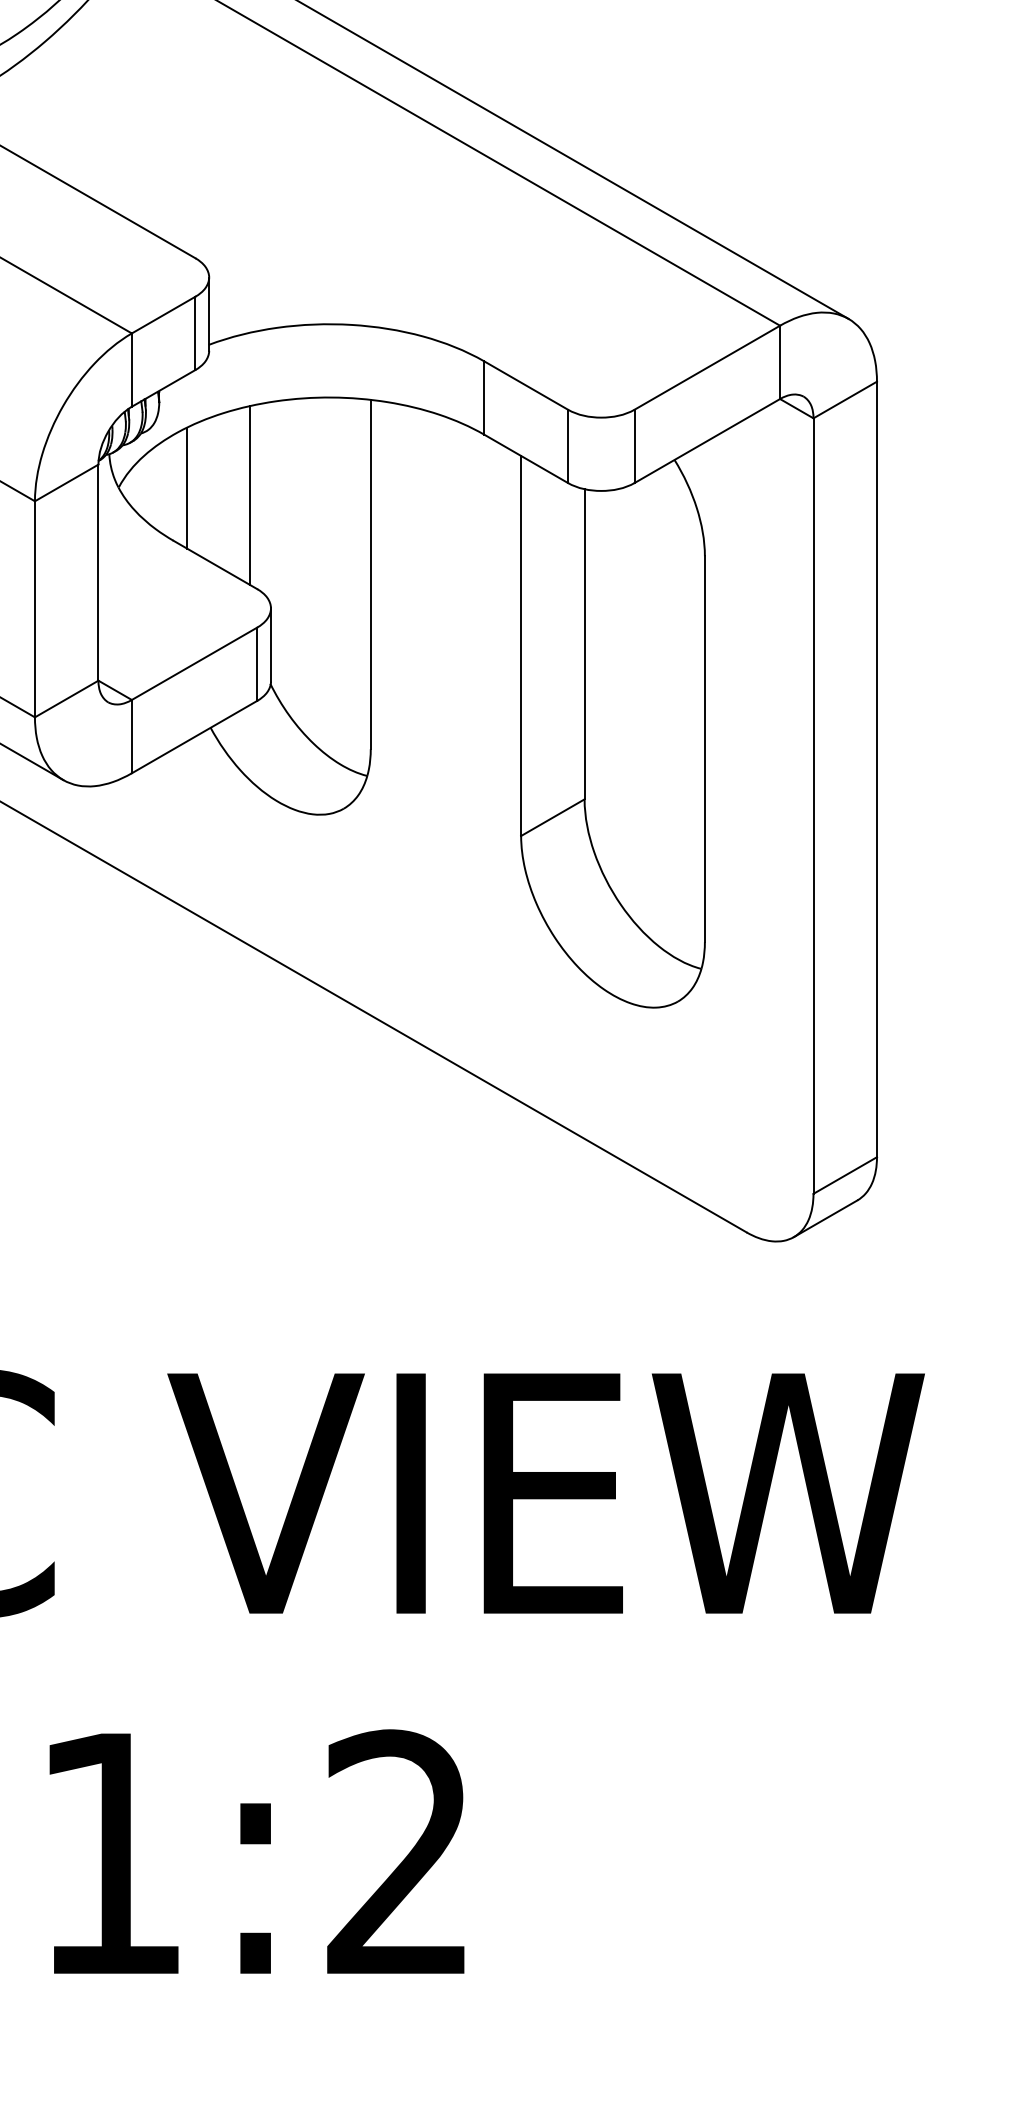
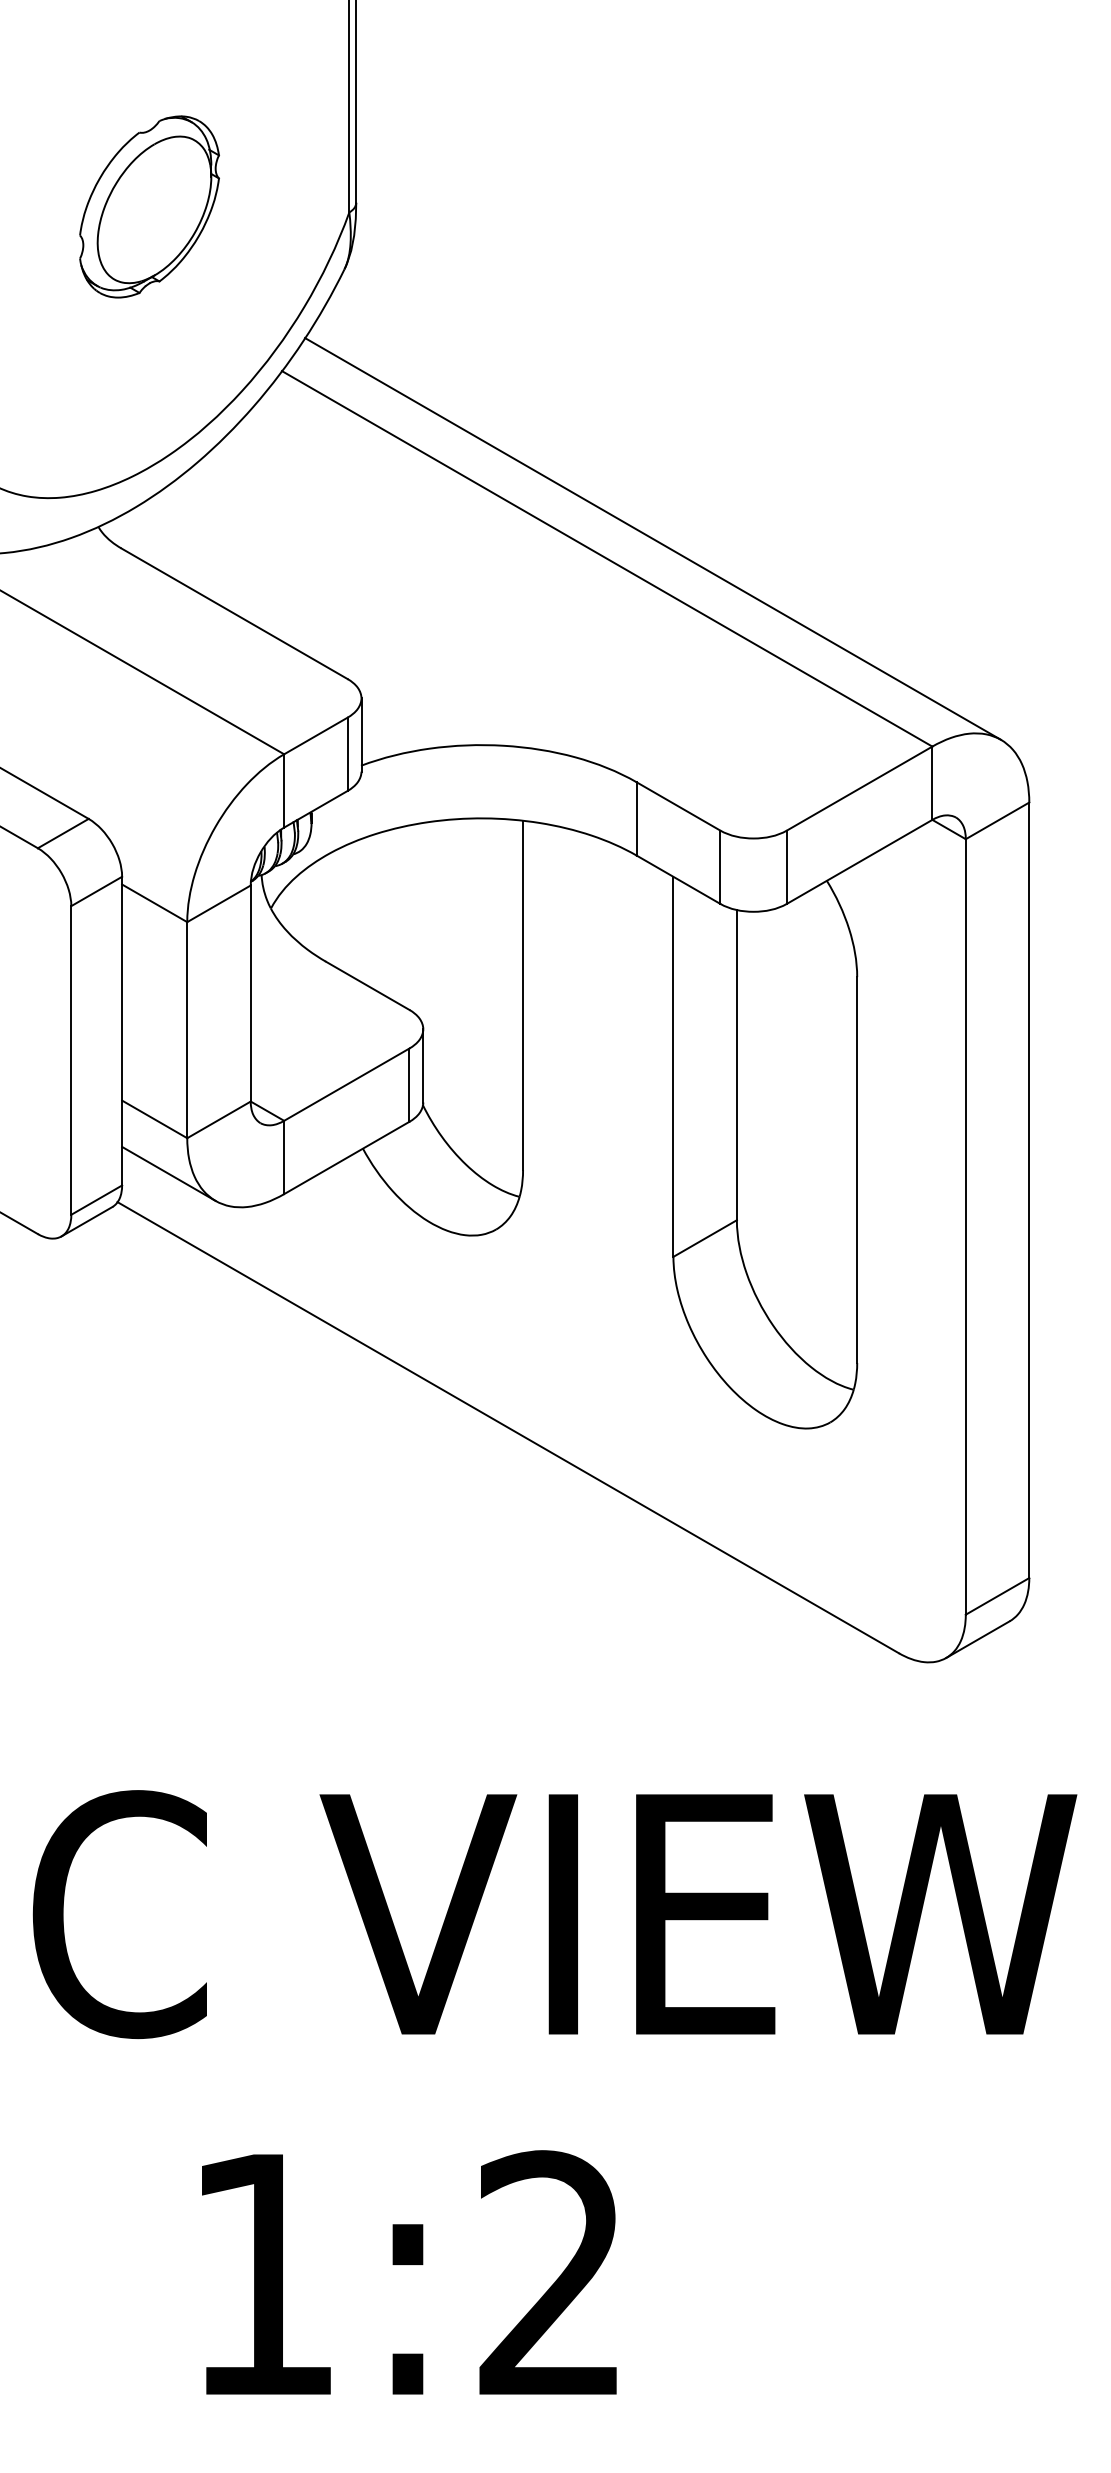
line: (187, 487) -> (339, 908), removed
line: (250, 495) -> (402, 916), removed

